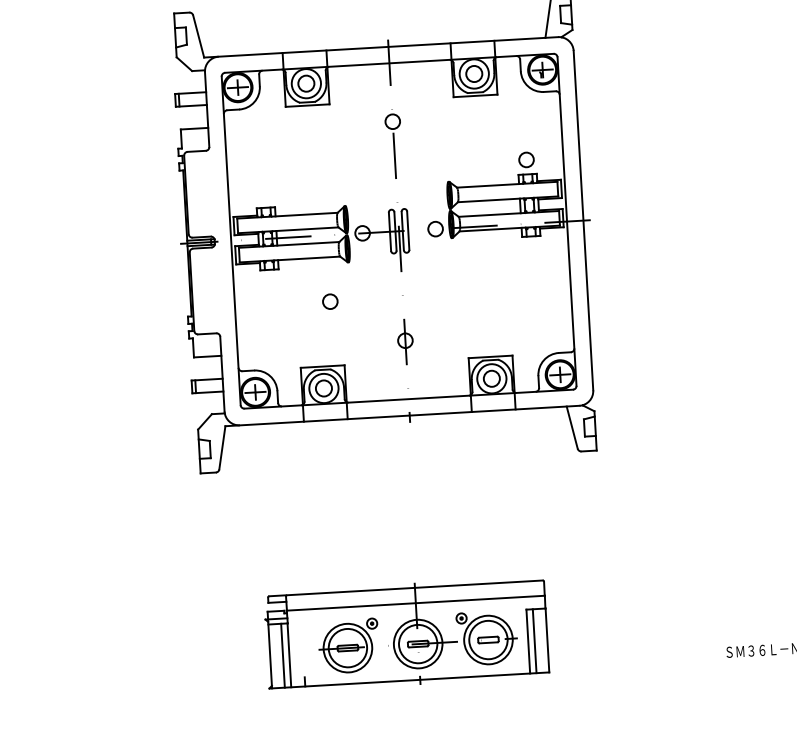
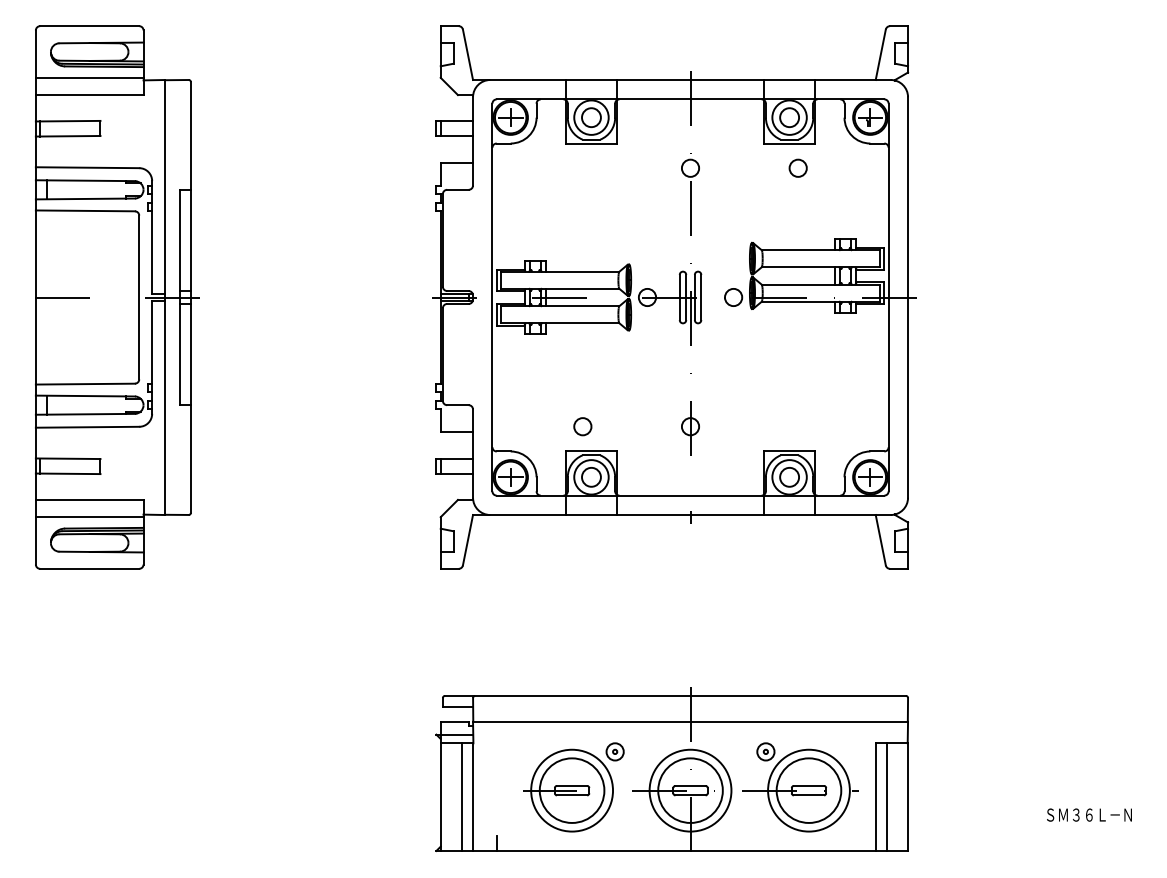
circle: (525, 159) -> (797, 167), moved
circle: (330, 301) -> (582, 426), moved
part: (406, 632) -> (671, 769), size x1.43

